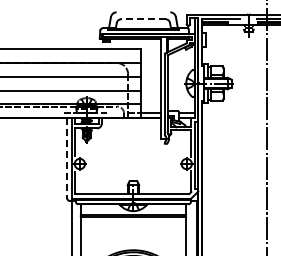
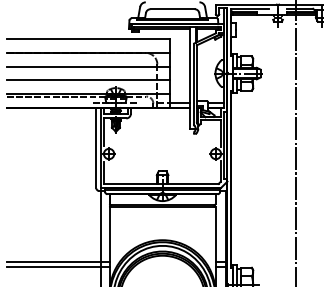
line: (143, 19) -> (172, 9), dashed -> solid
line: (67, 158) -> (96, 148), dashed -> solid

